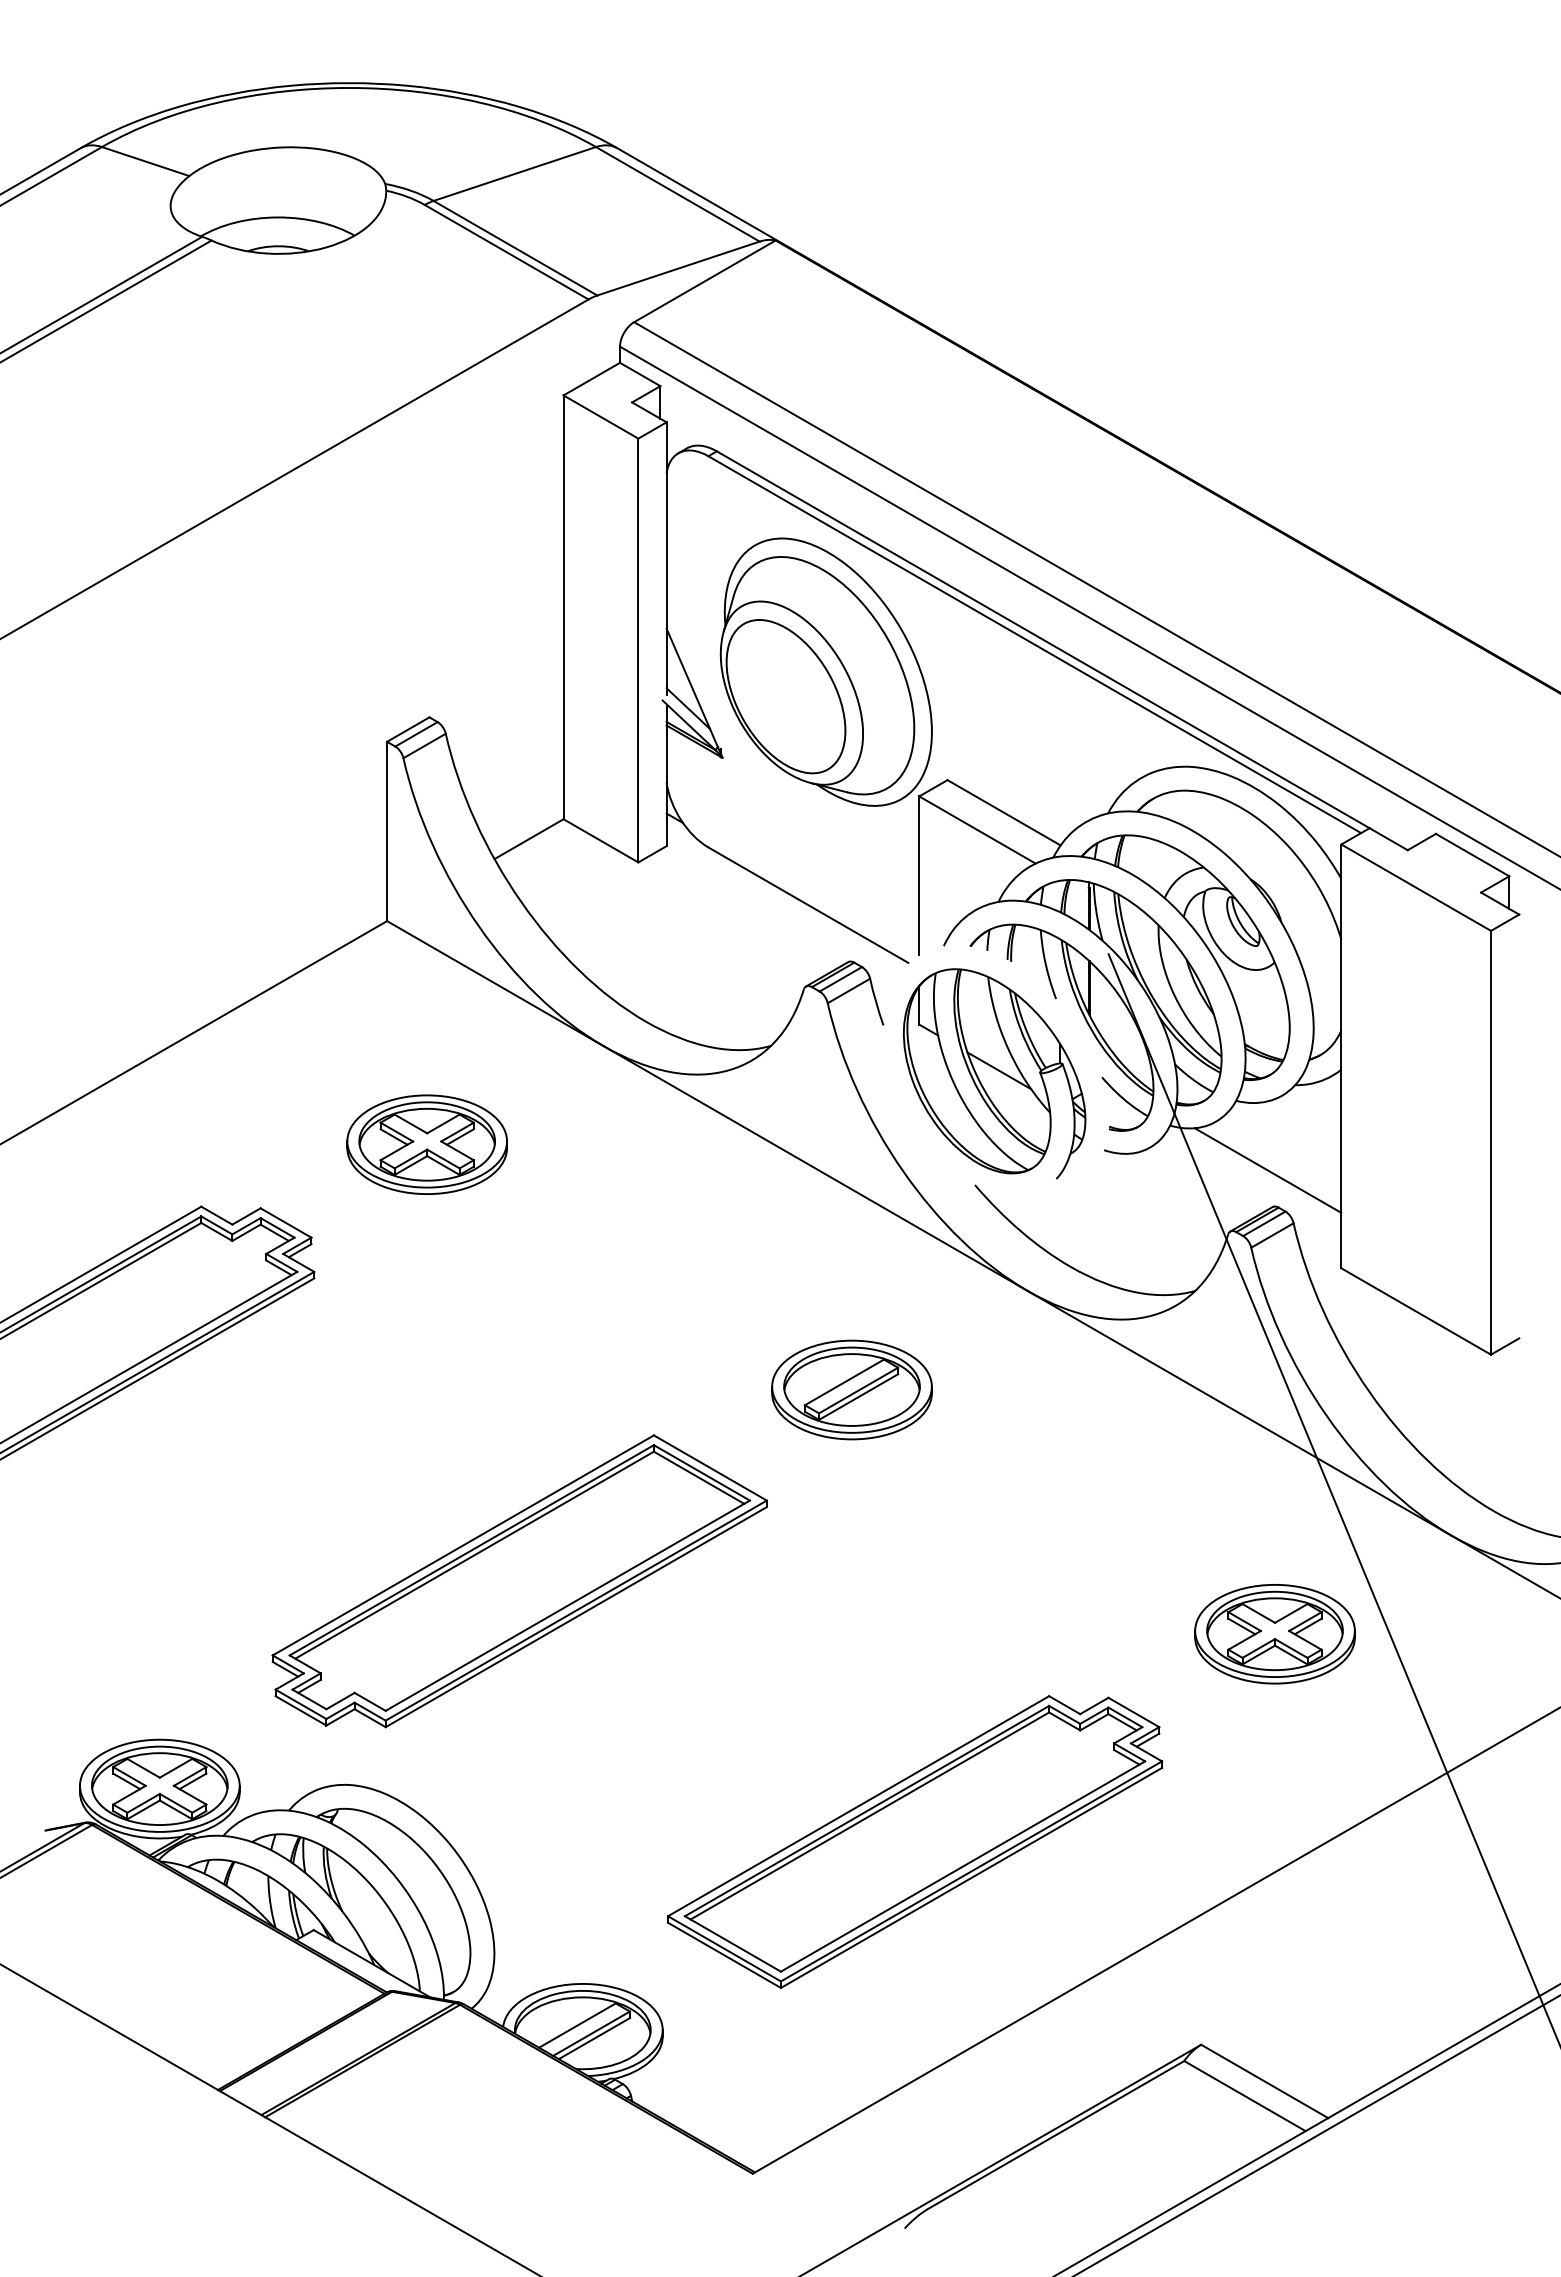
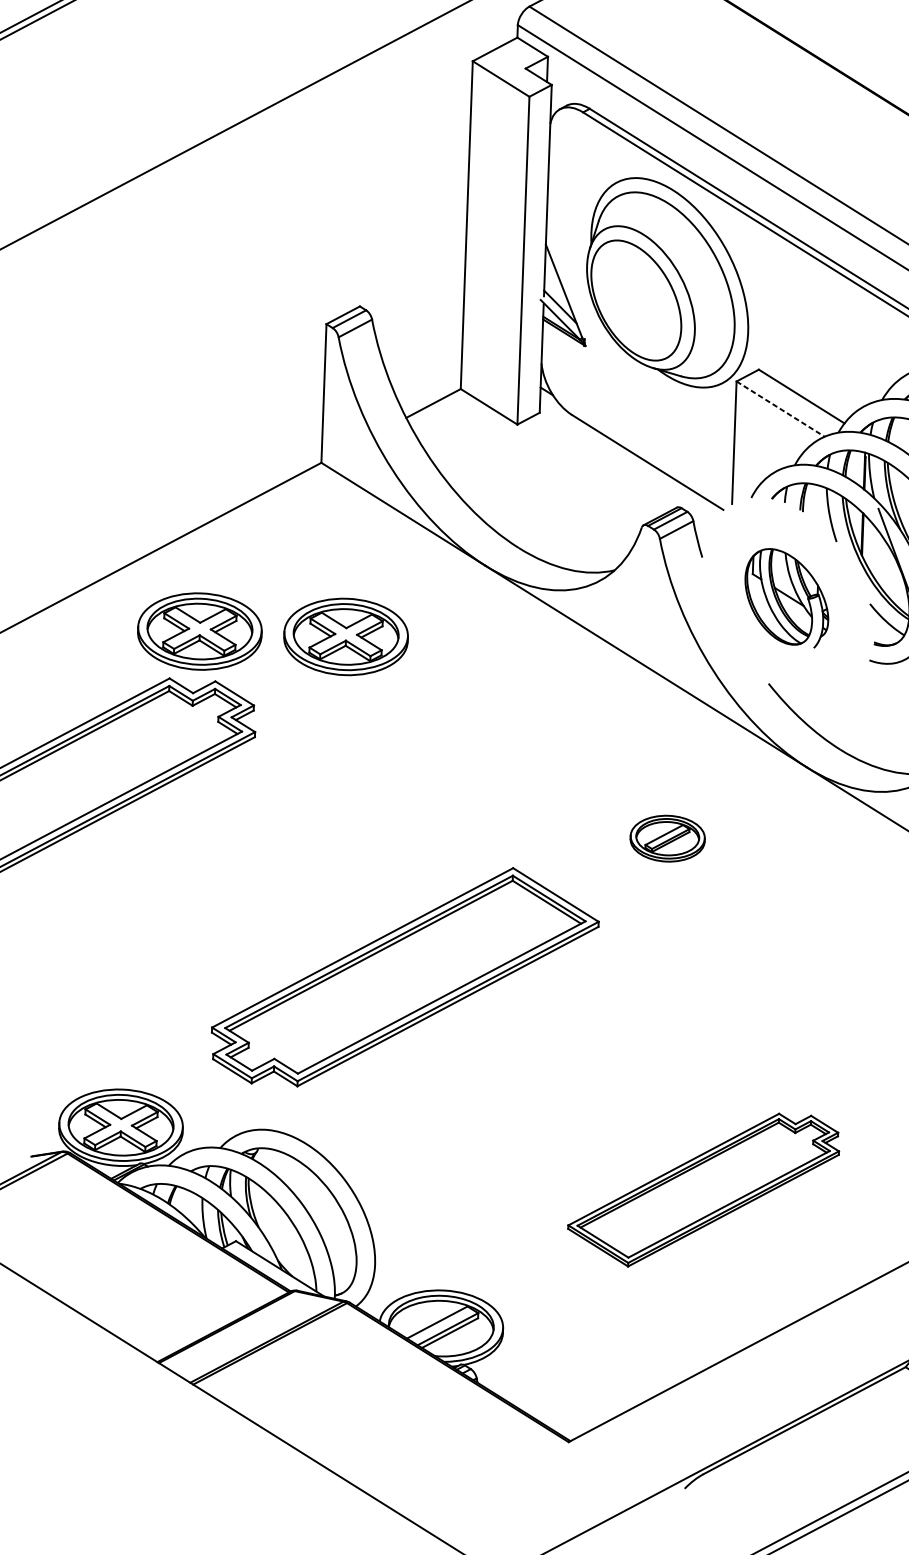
line: (977, 830) -> (780, 409), solid -> dashed
part: (994, 1073) -> (786, 597), size x0.6
part: (237, 1144) -> (199, 631), added
part: (851, 1389) -> (667, 838), size x0.6
part: (914, 1841) -> (703, 1189), size x0.7

